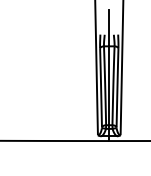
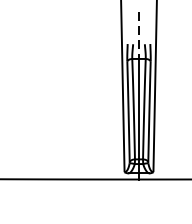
line: (109, 28) -> (139, 36), solid -> dashed

